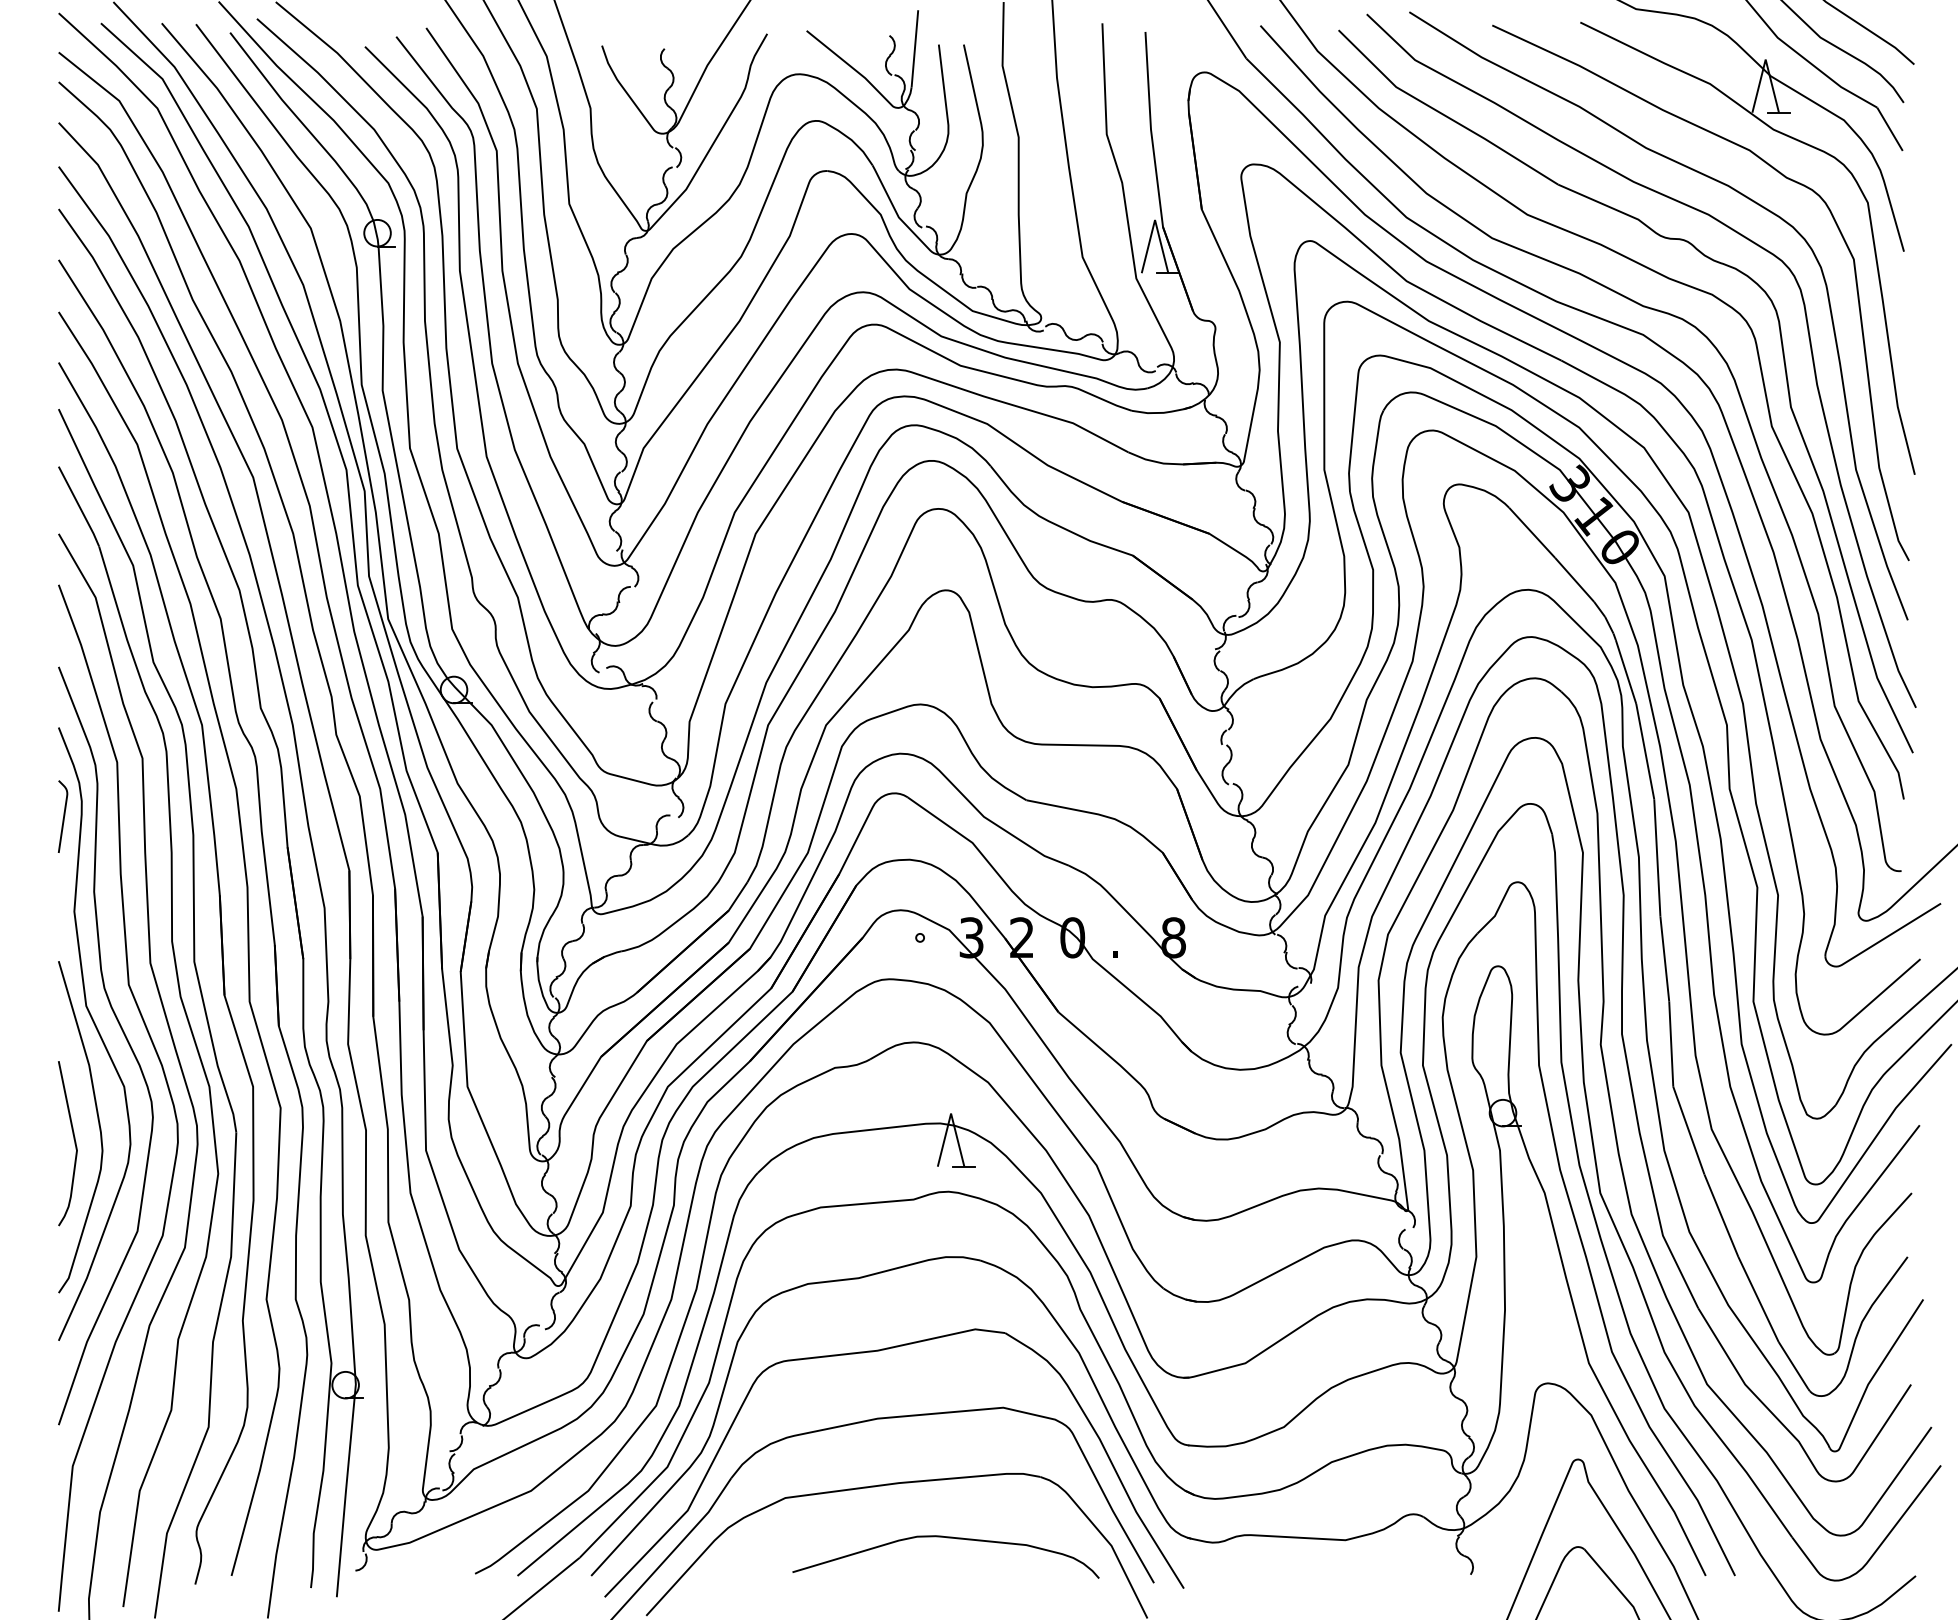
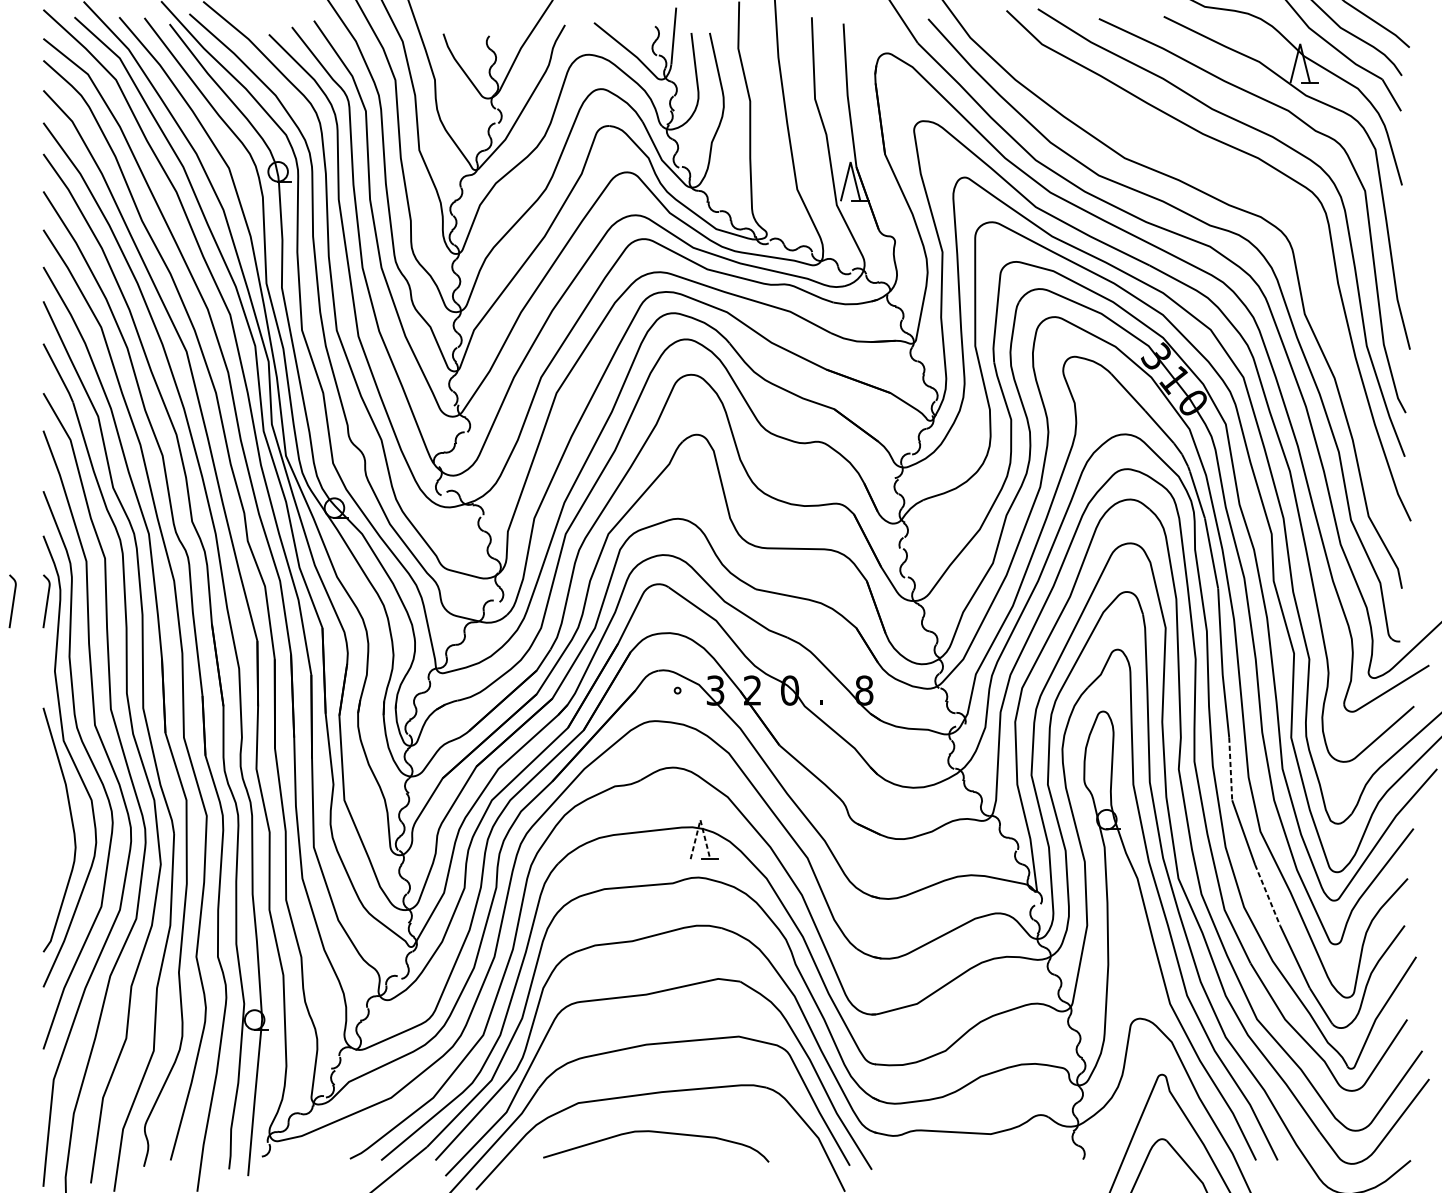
part: (1707, 258) -> (1257, 190), removed
curve: (17, 816) -> (13, 601), added
line: (1671, 1044) -> (1230, 769), solid -> dashed
line: (951, 1113) -> (700, 819), solid -> dashed
curve: (74, 1143) -> (55, 842), removed
line: (1721, 1215) -> (1267, 895), solid -> dashed
curve: (946, 1538) -> (656, 1132), moved

